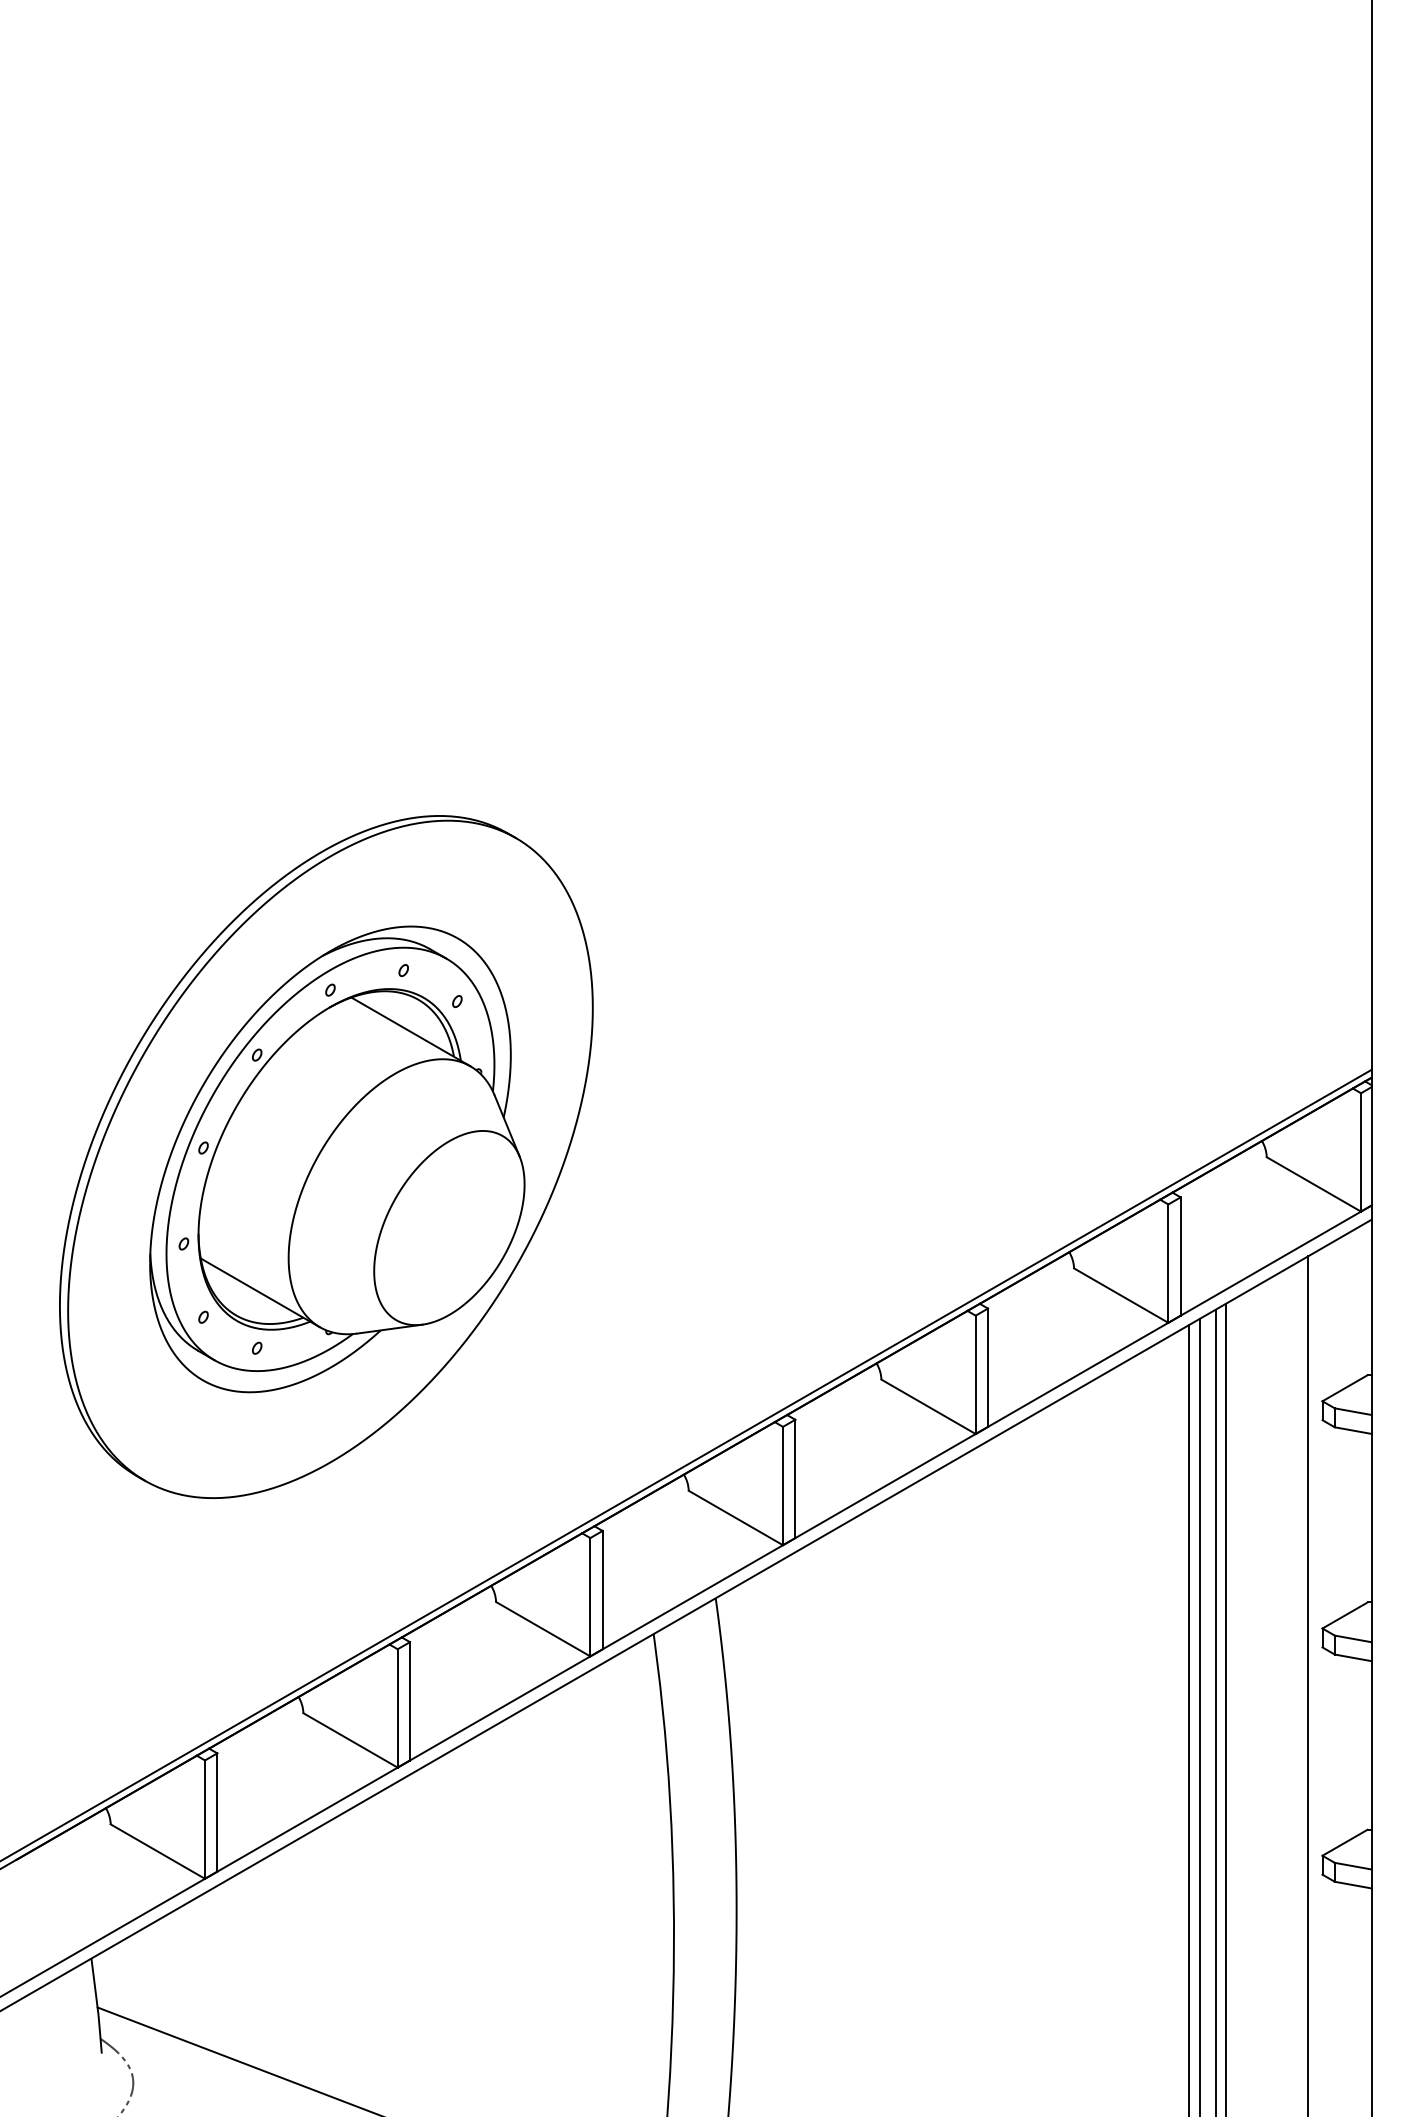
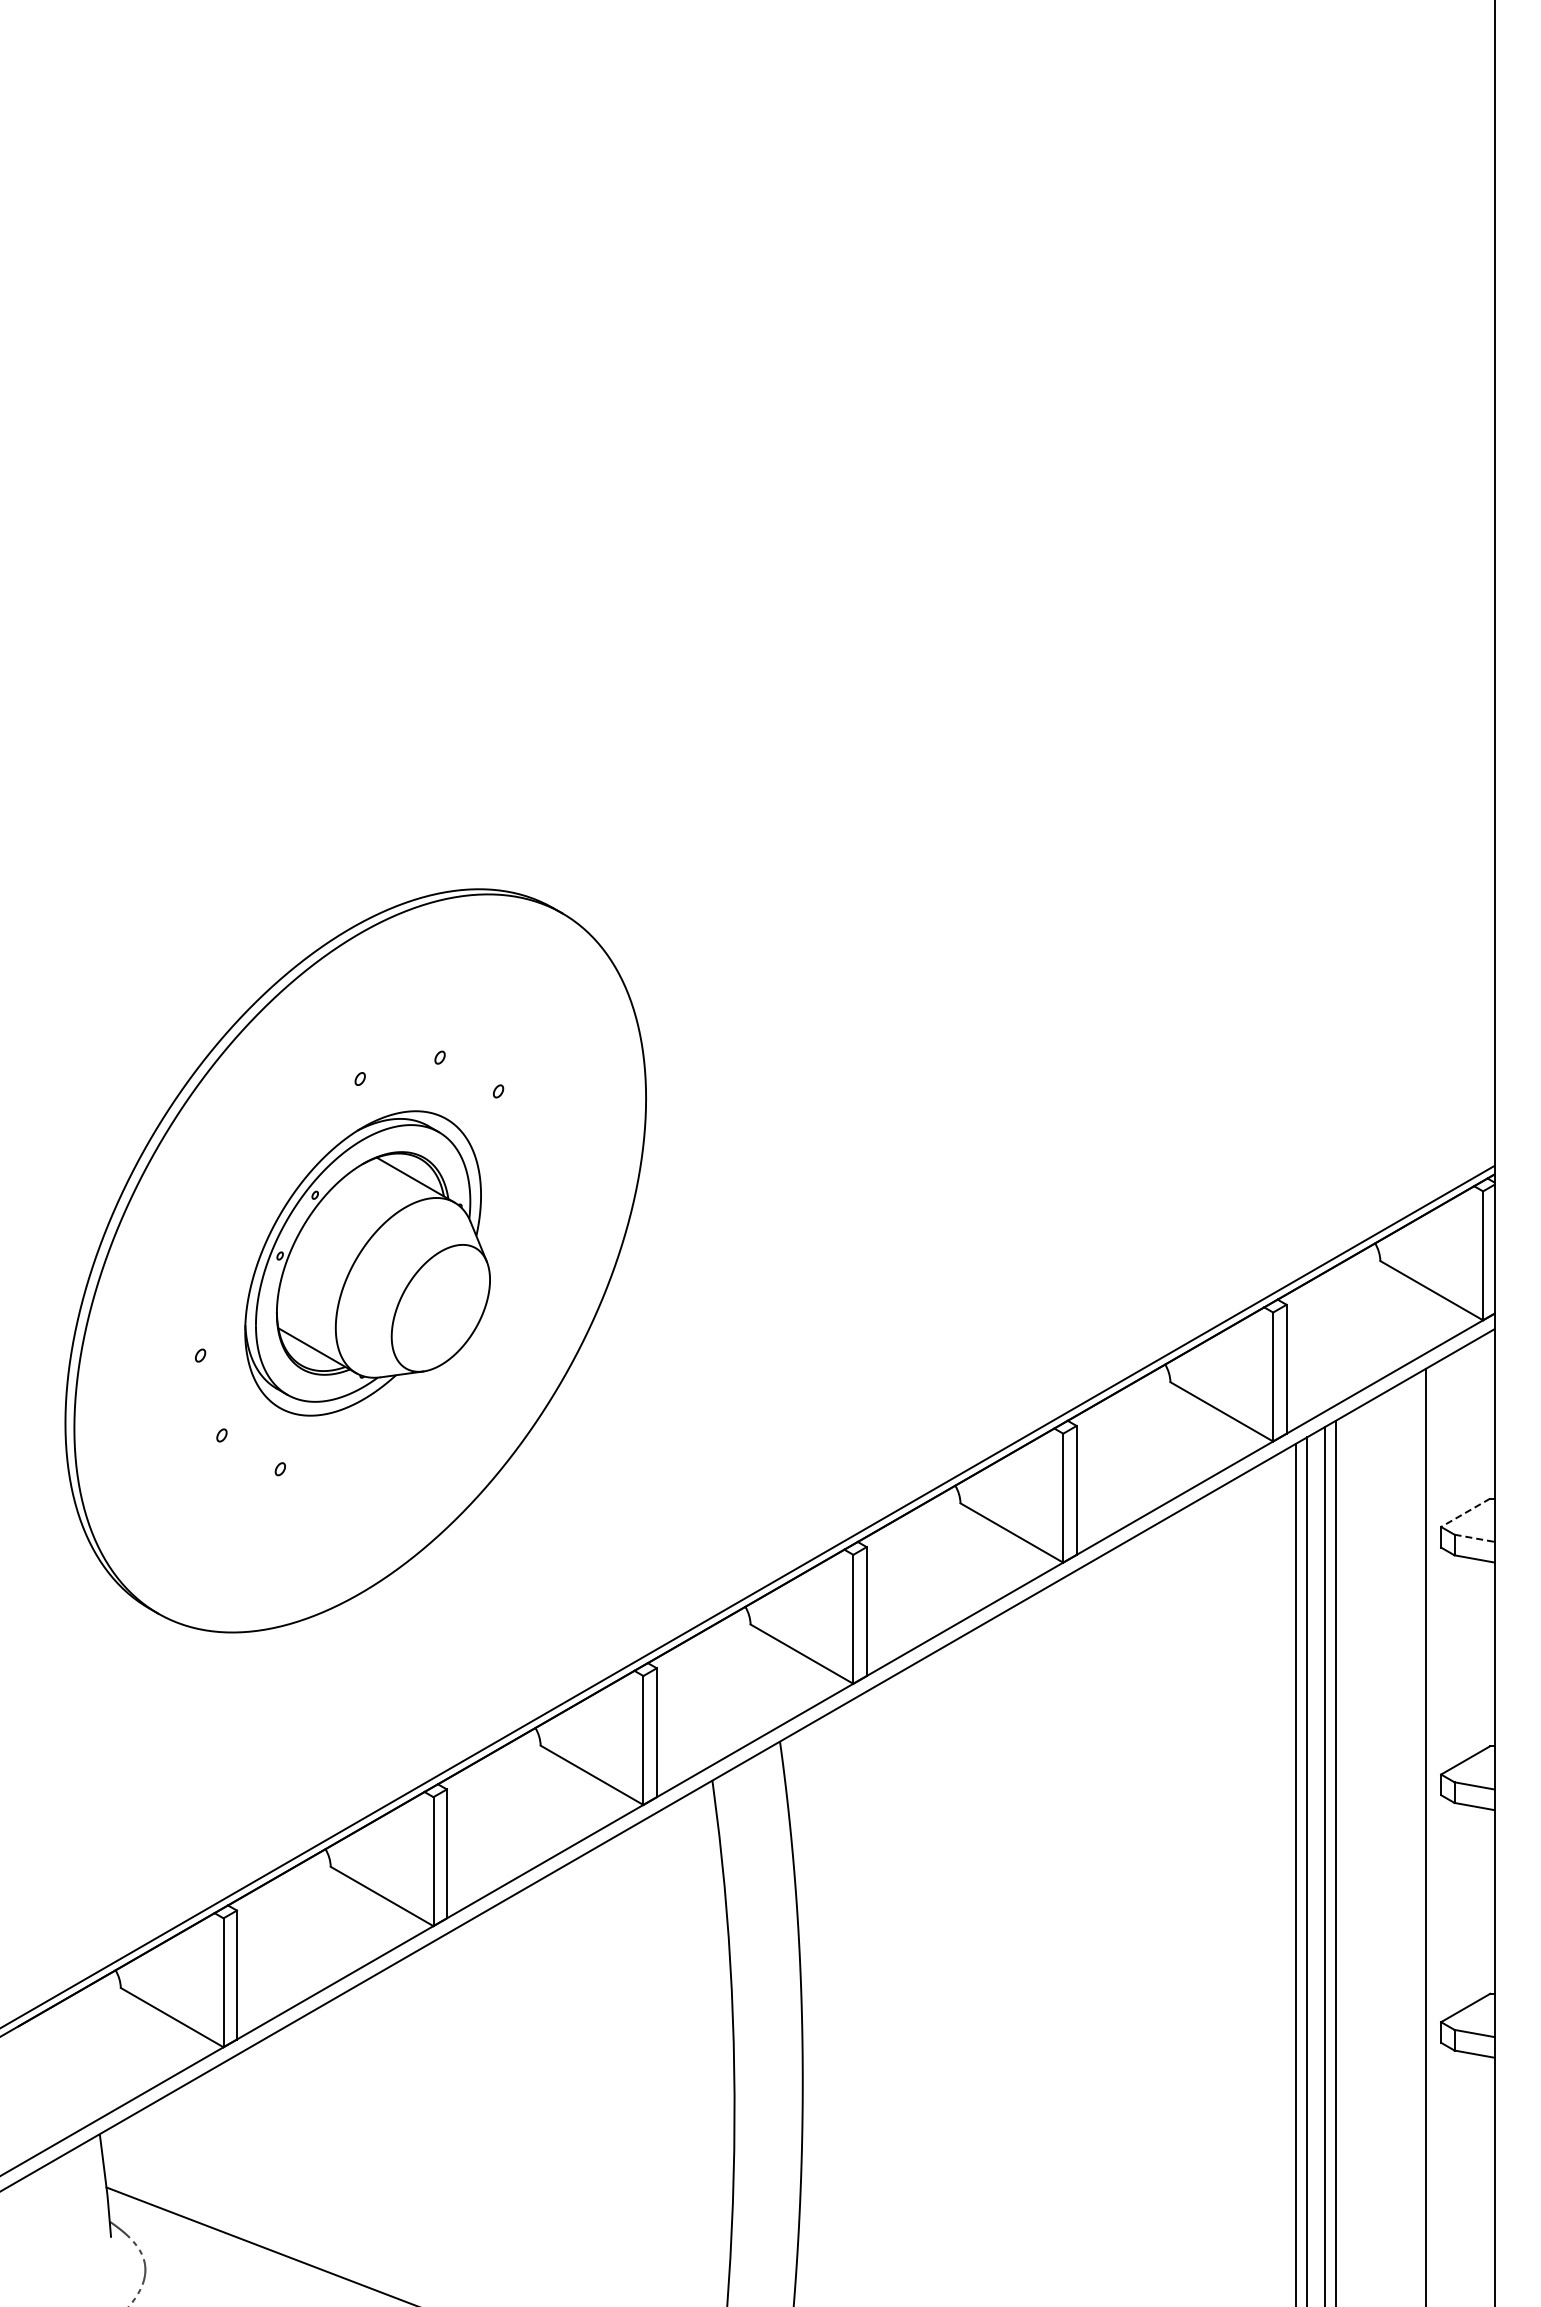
part: (337, 1159) -> (367, 1263), size x0.6
line: (1344, 1388) -> (1465, 1513), solid -> dashed
line: (1354, 1411) -> (1475, 1538), solid -> dashed

